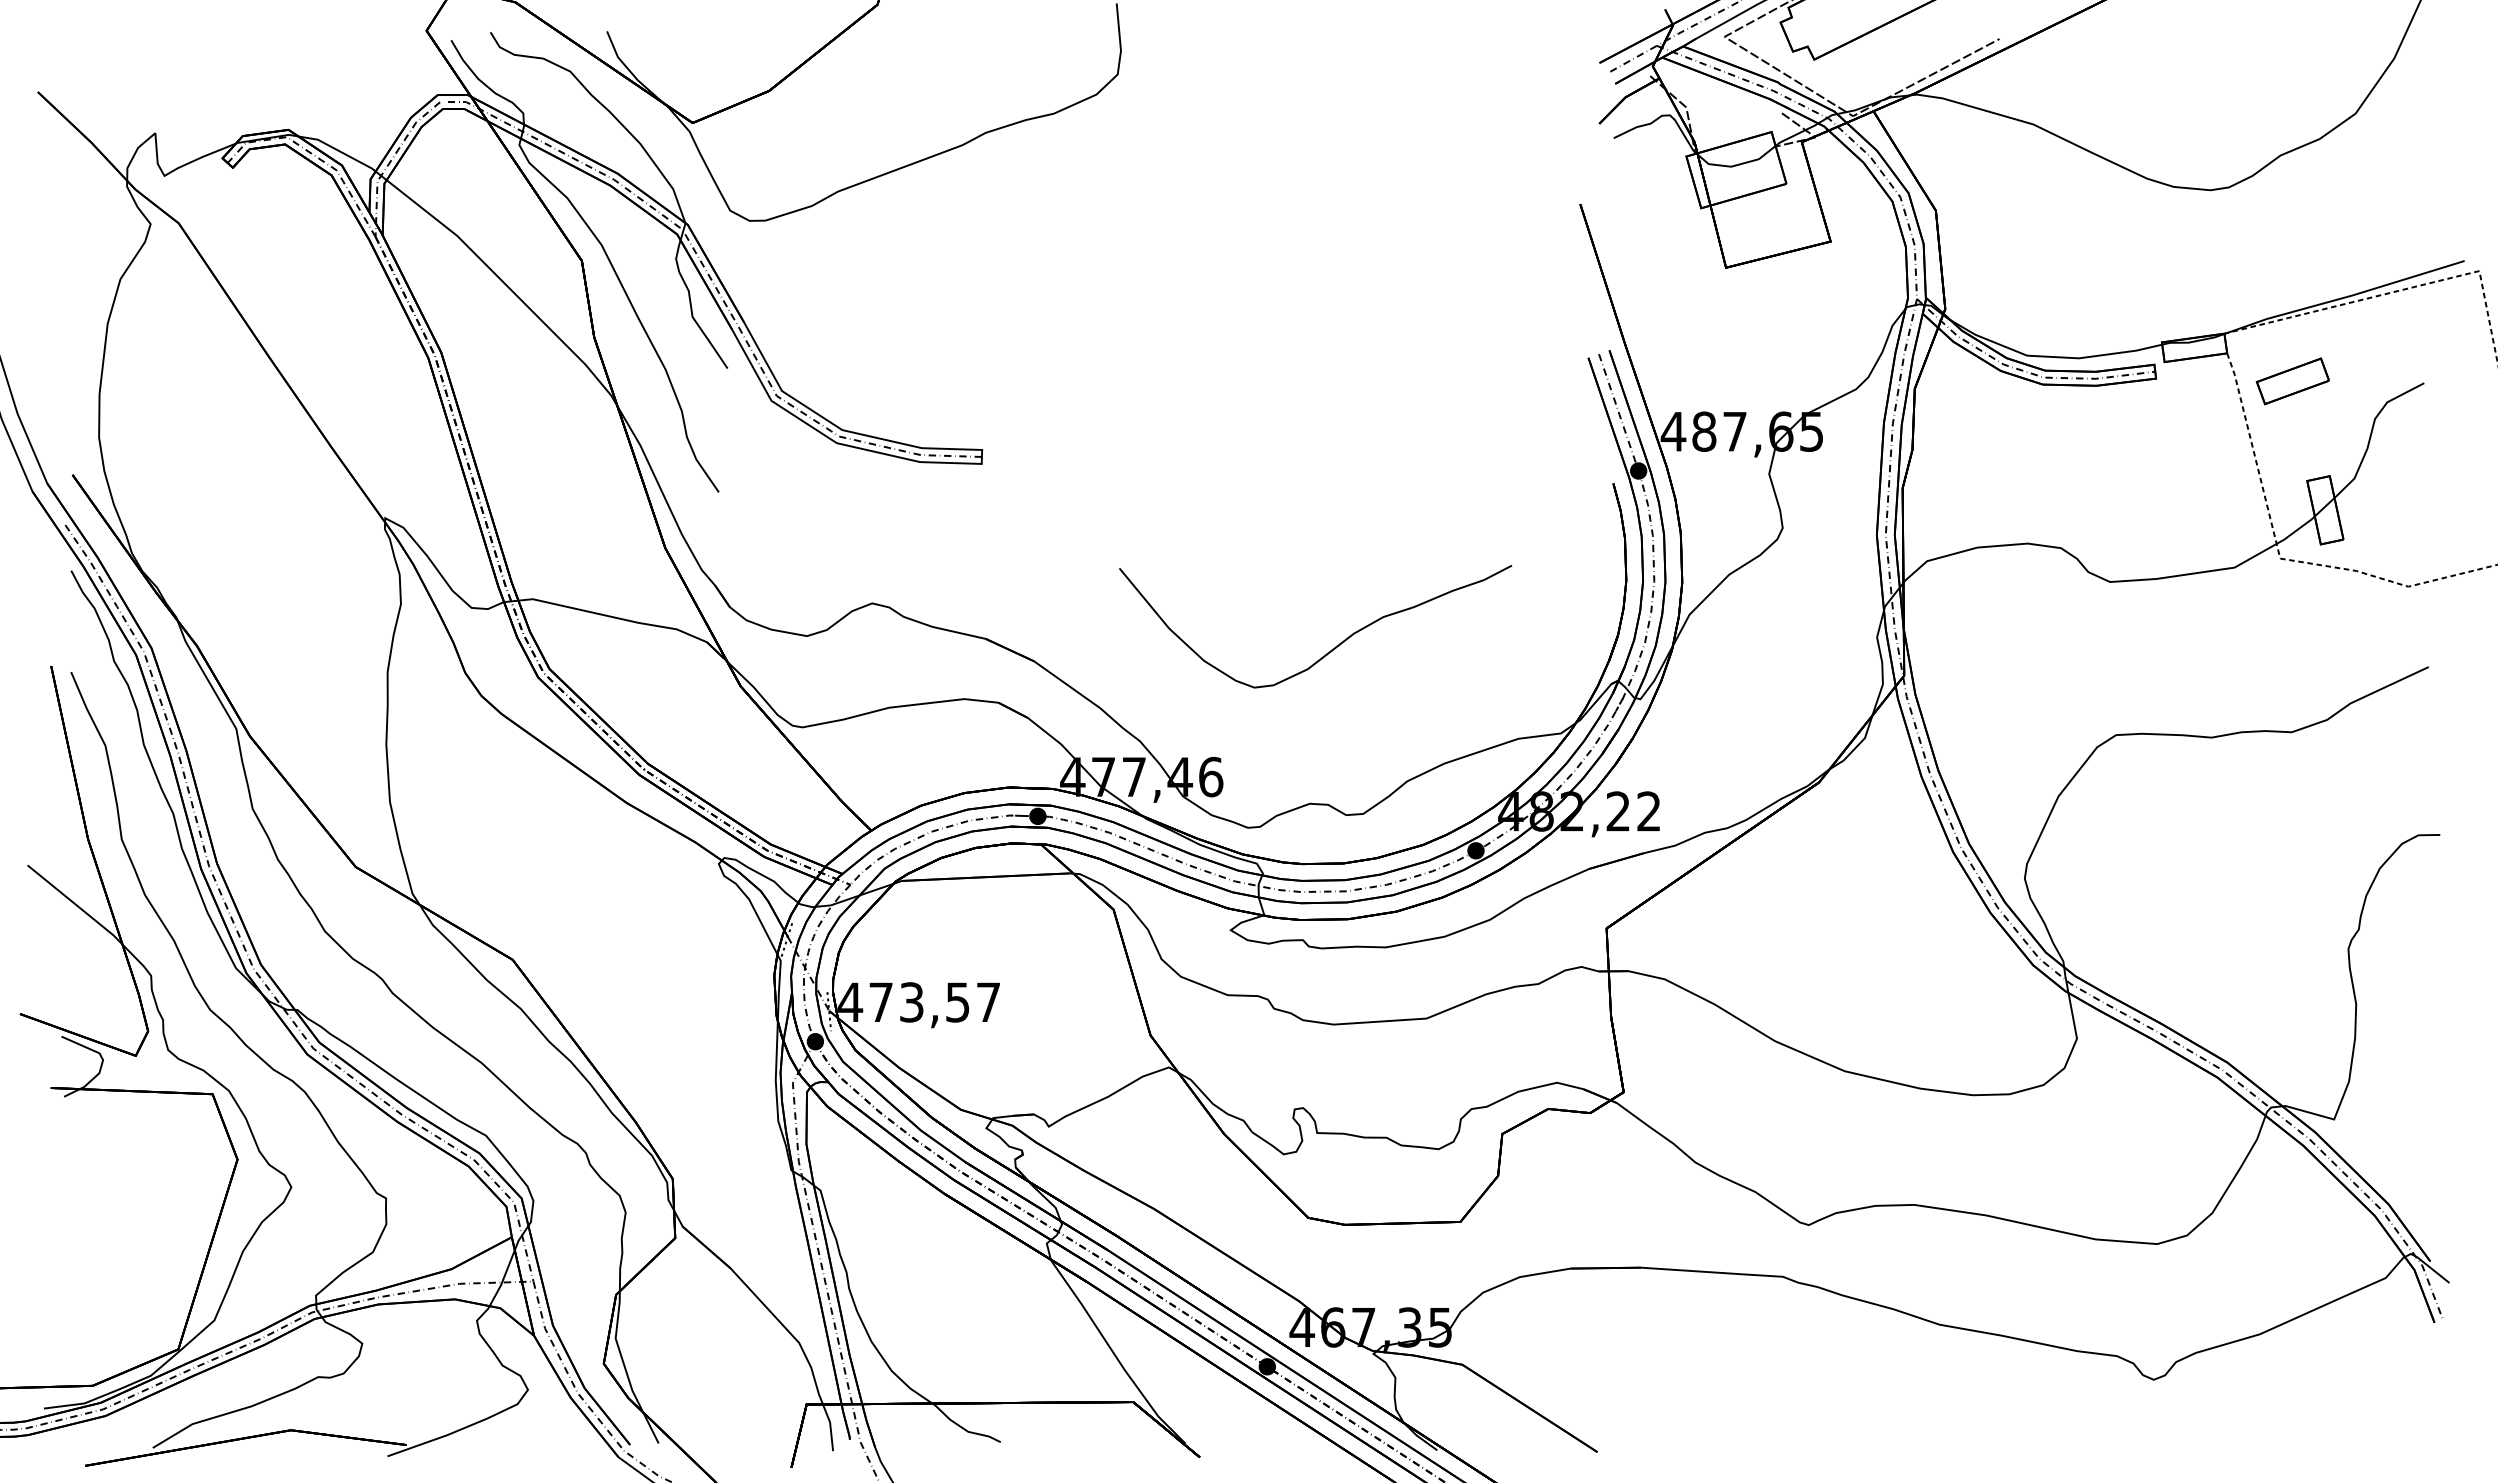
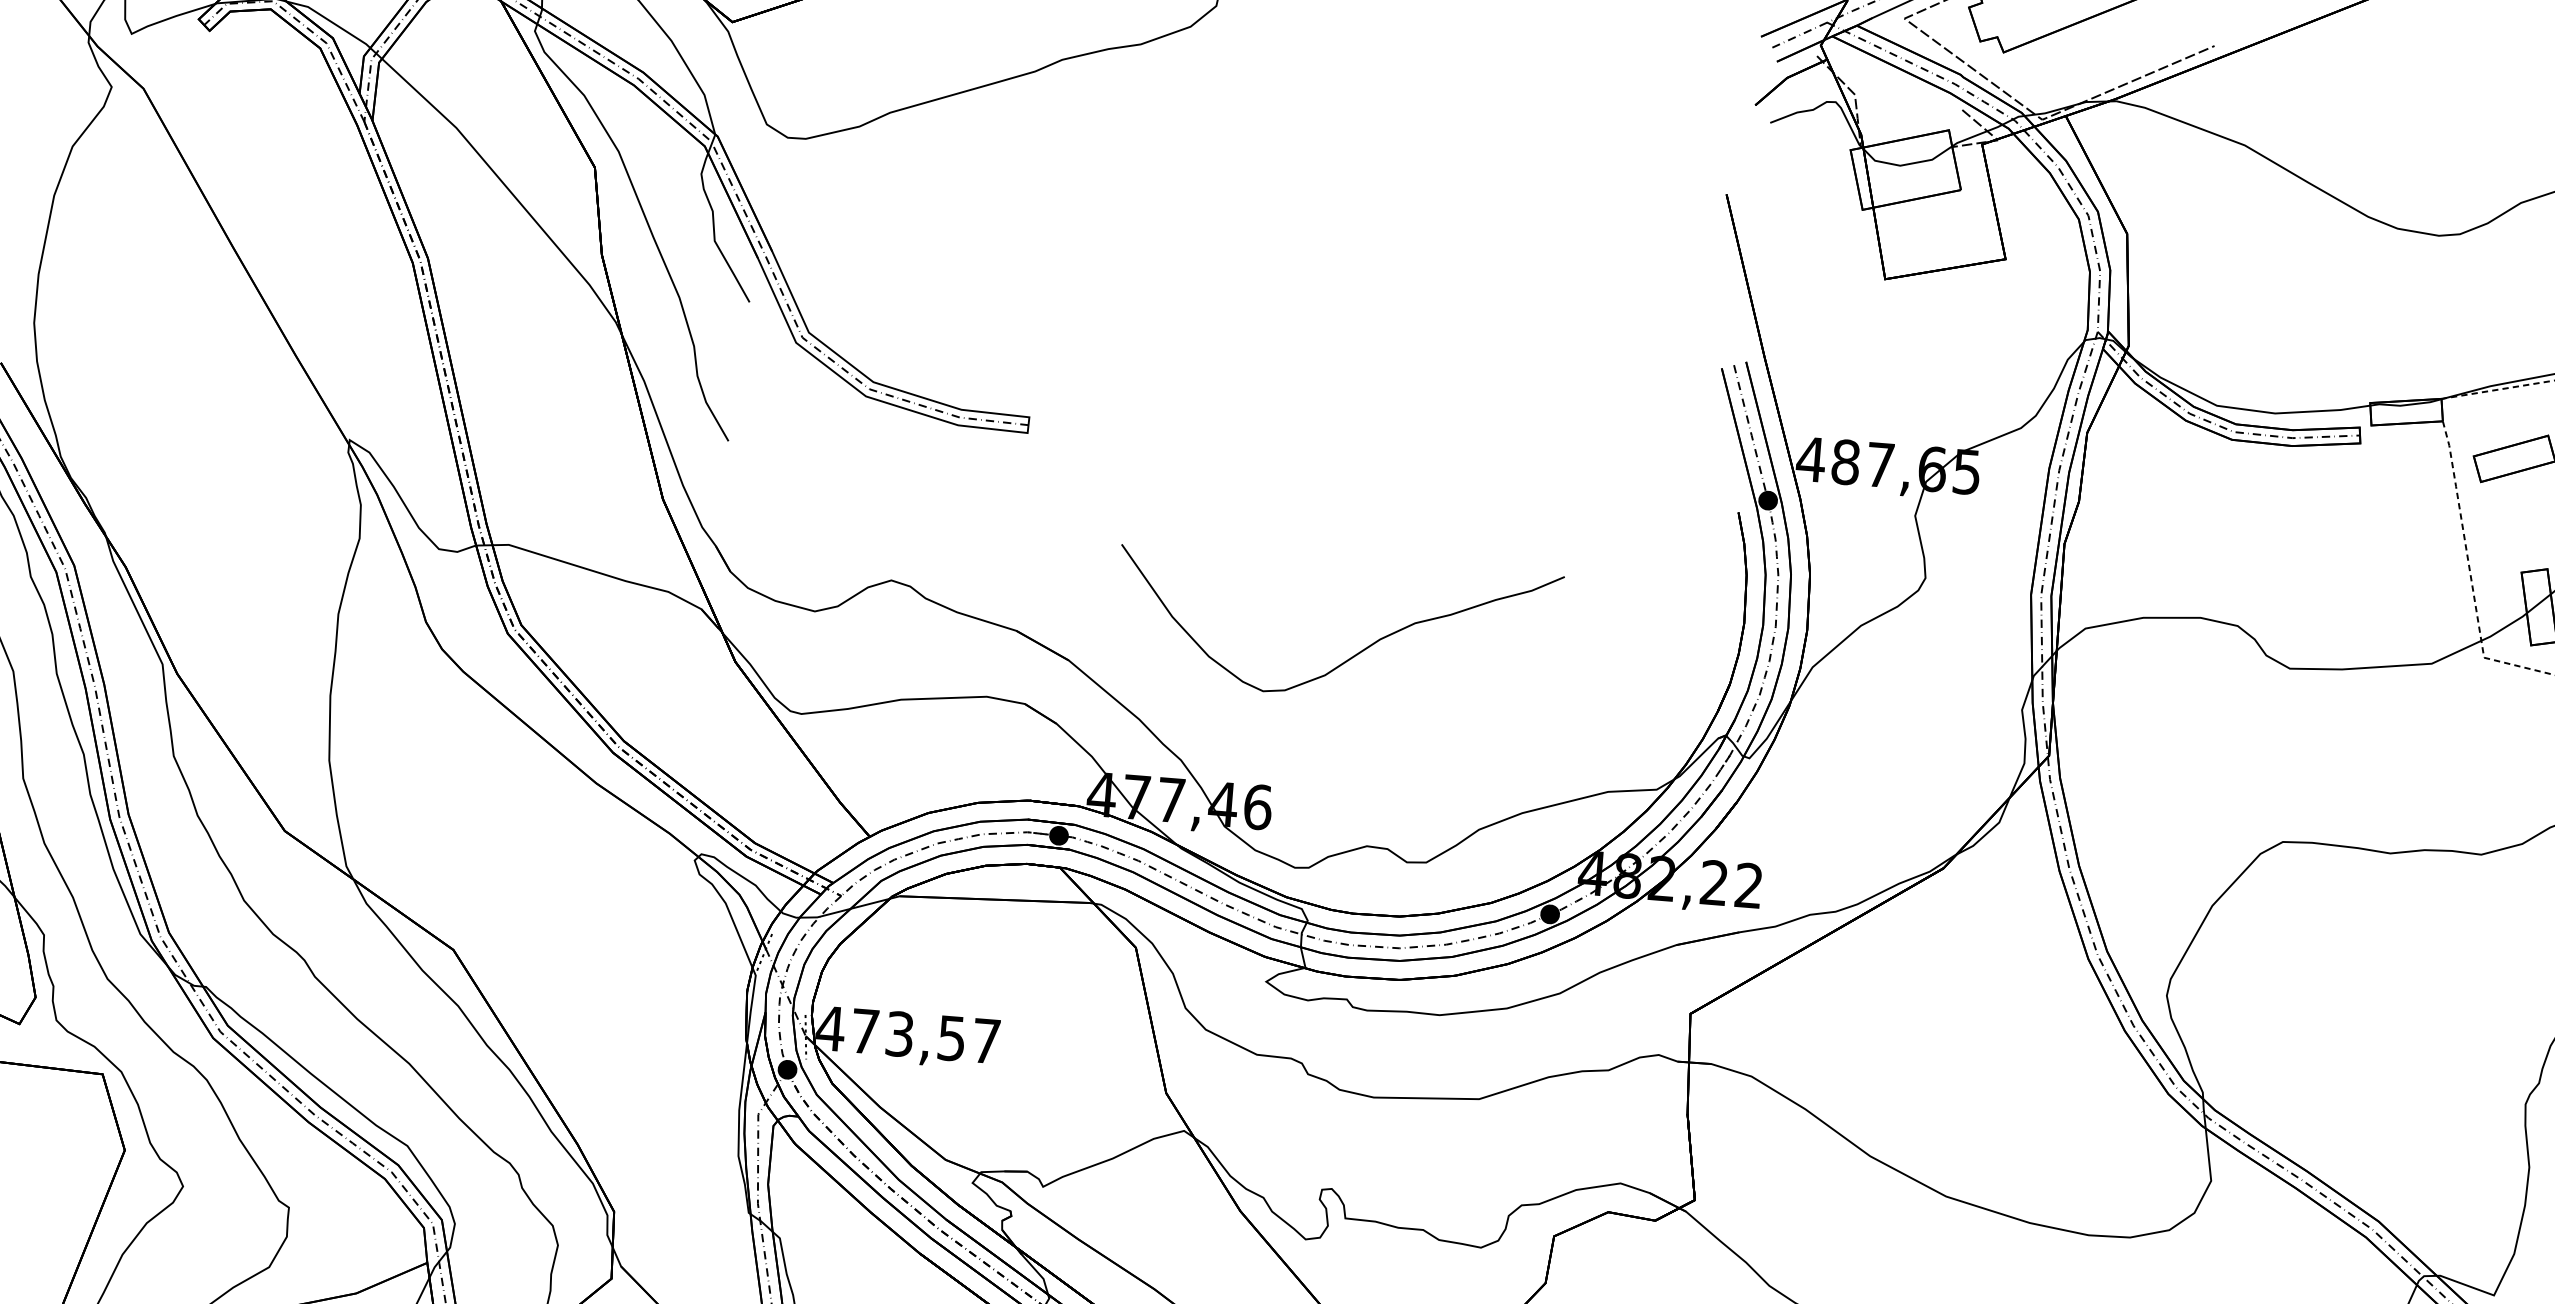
curve: (1331, 649) -> (1353, 655), moved

